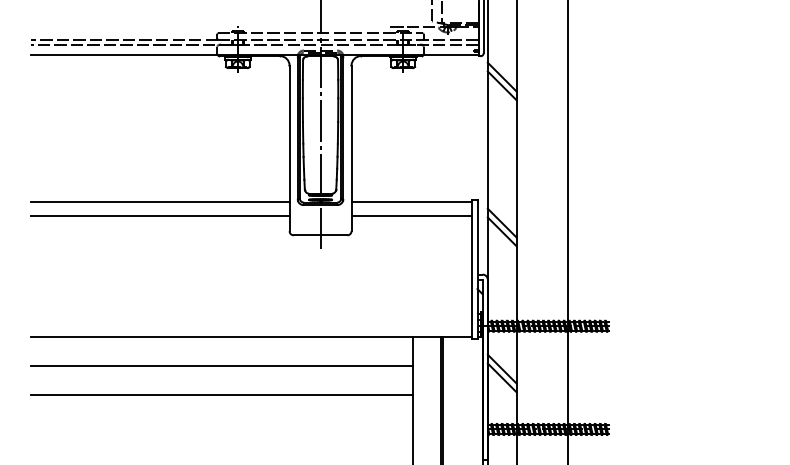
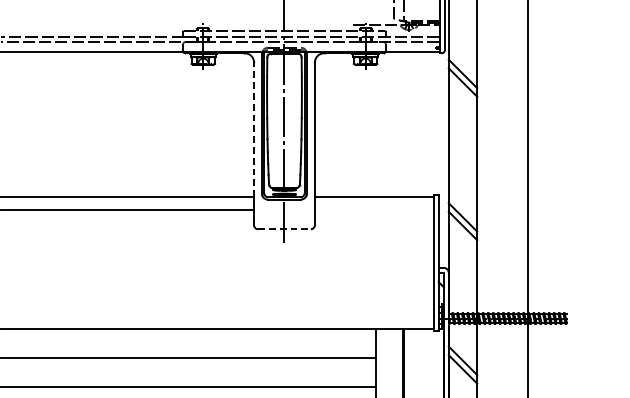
line: (289, 133) -> (253, 129), solid -> dashed
line: (411, 216) -> (373, 210), removed
line: (320, 235) -> (284, 229), solid -> dashed

